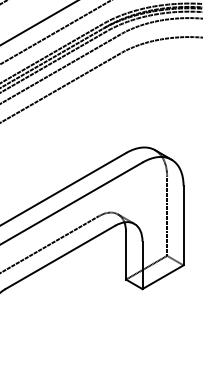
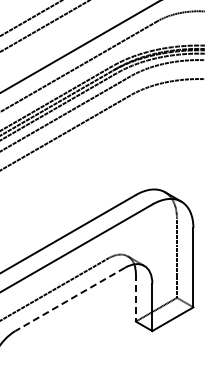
line: (125, 255) -> (135, 297), solid -> dashed
line: (59, 257) -> (69, 299), solid -> dashed

